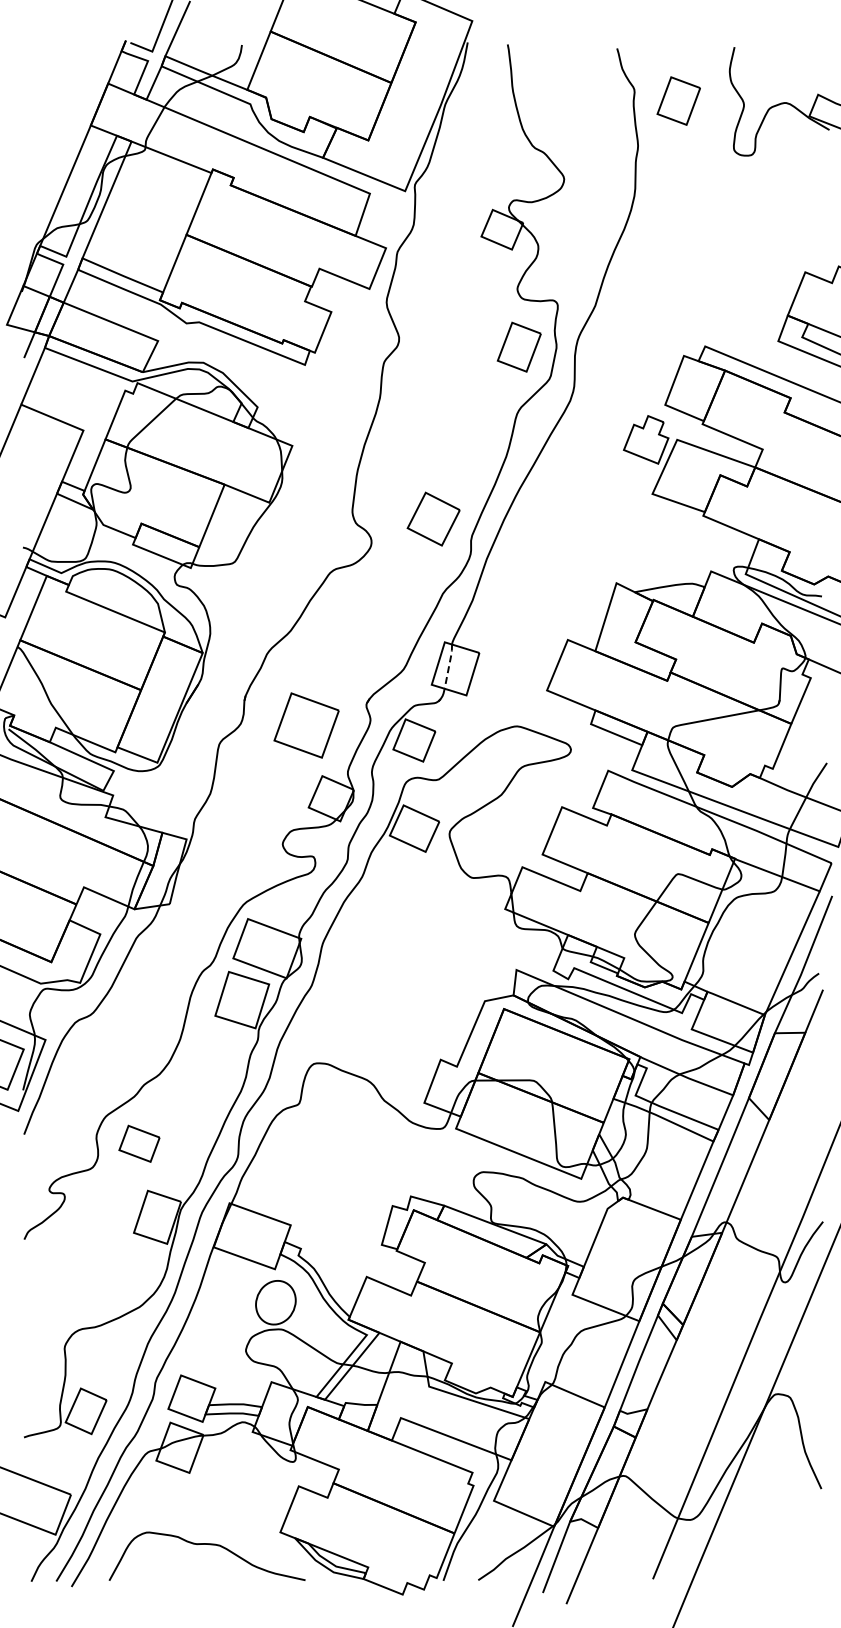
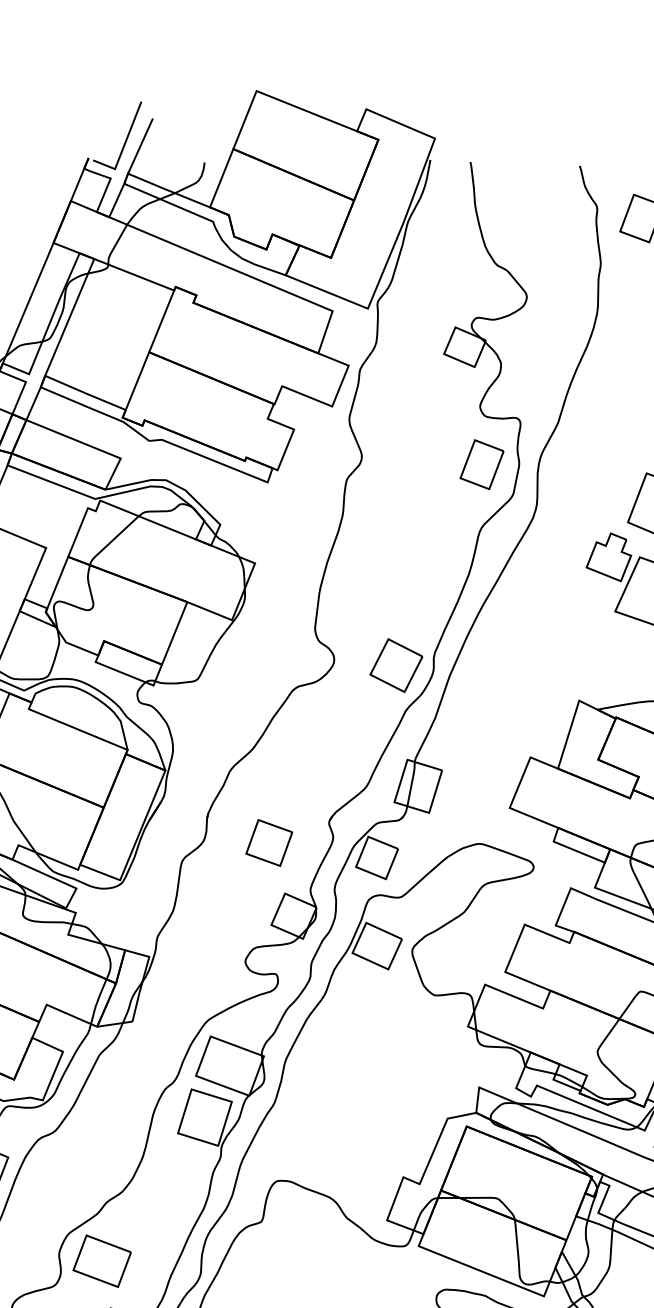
part: (433, 518) -> (396, 664), moved
line: (449, 665) -> (412, 782), dashed -> solid
part: (306, 725) -> (269, 842), size x0.71
part: (139, 1143) -> (102, 1260), size x1.43

